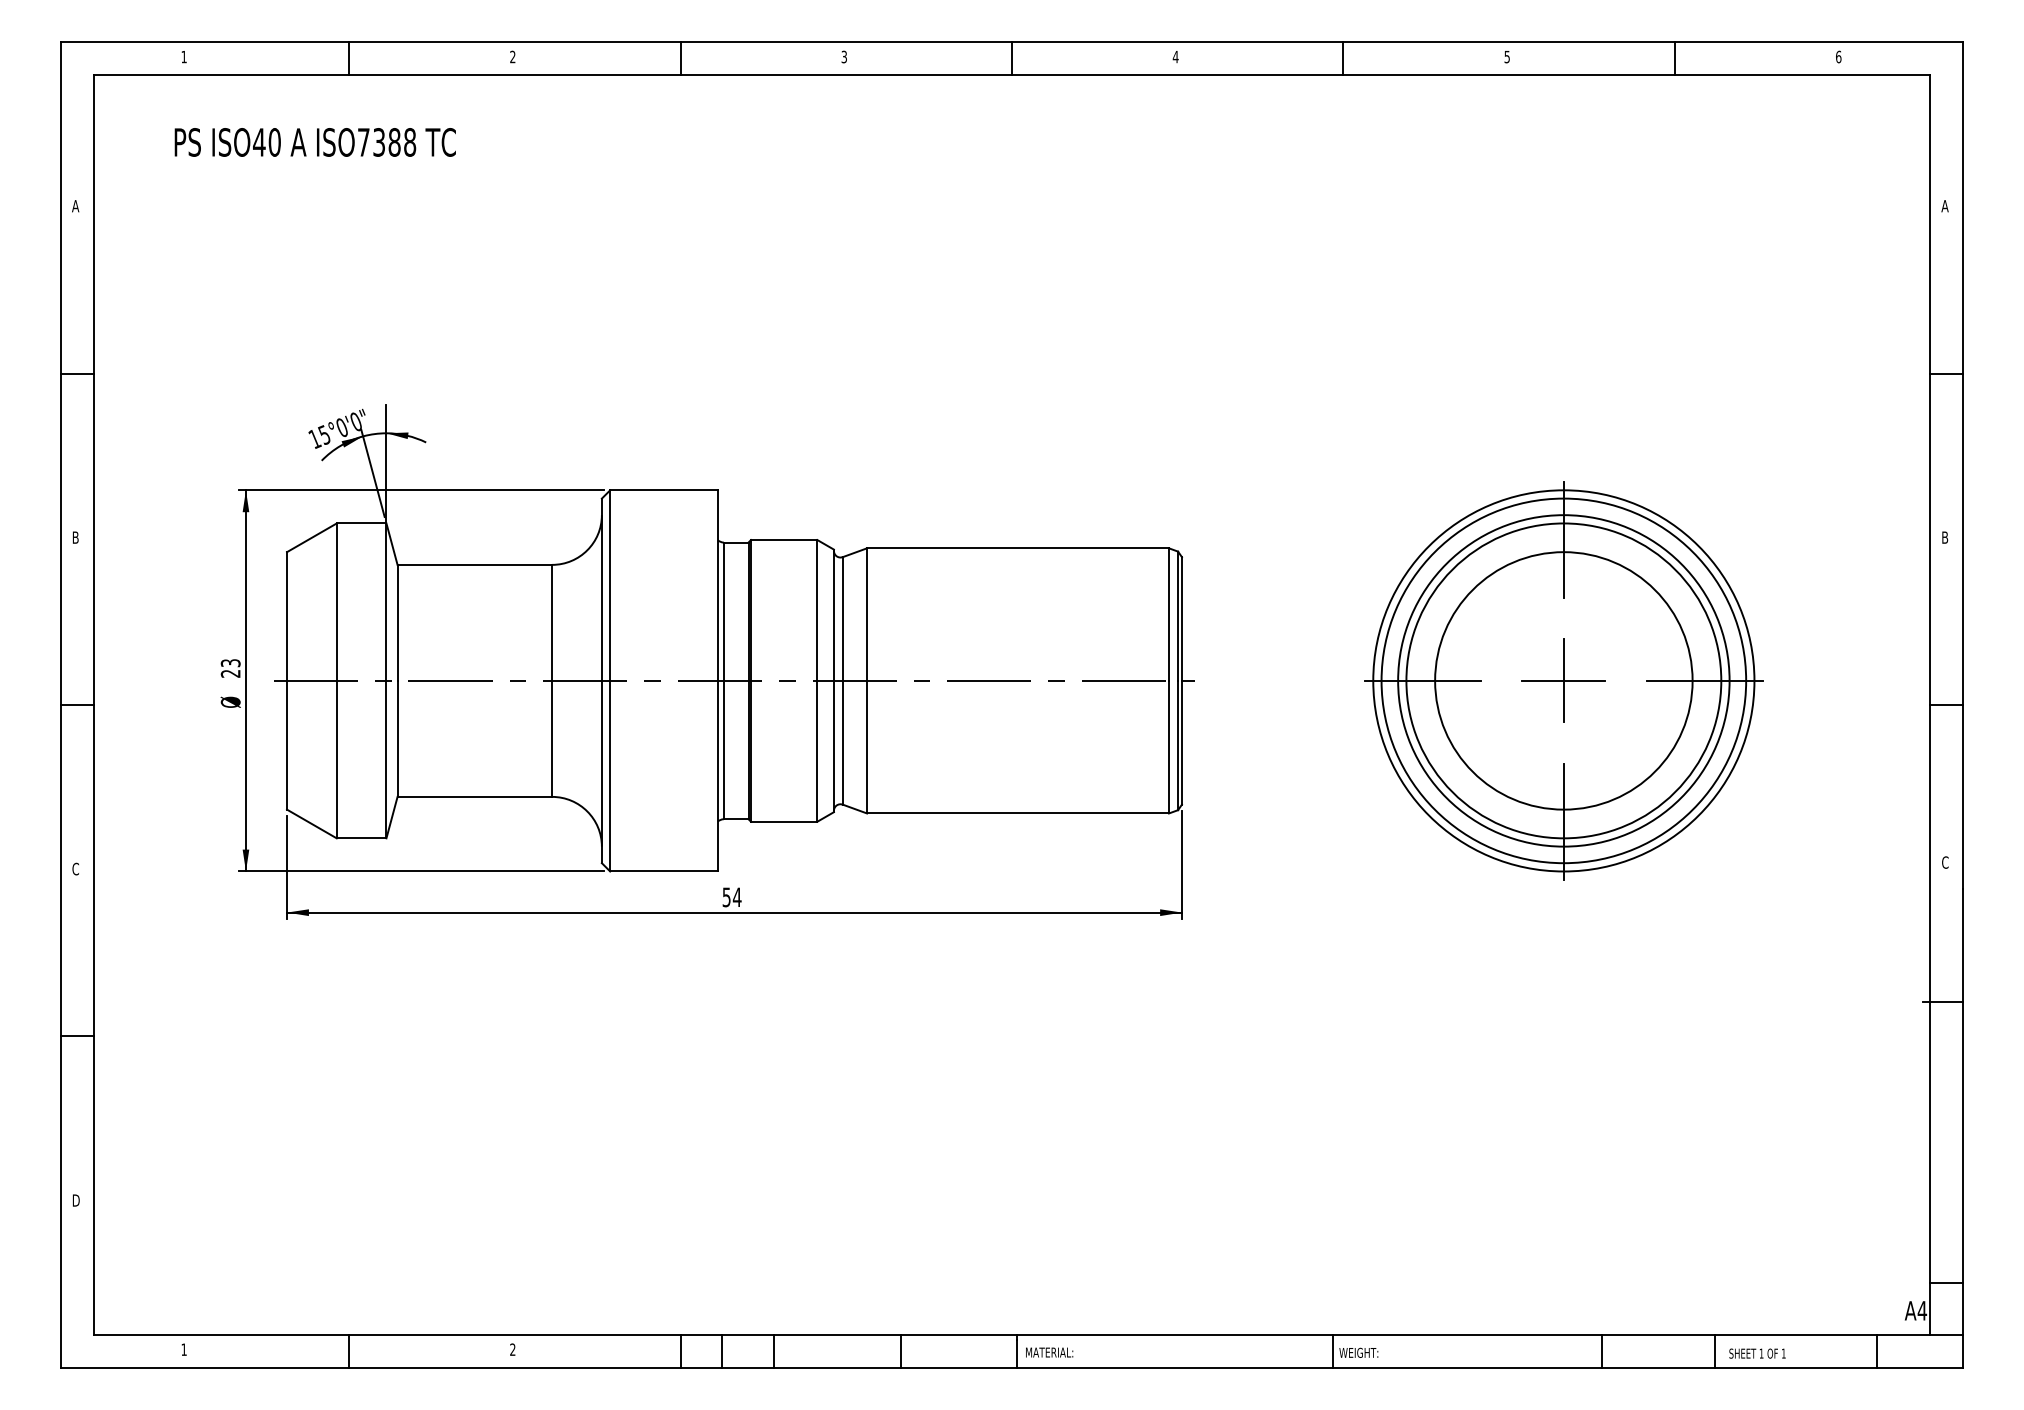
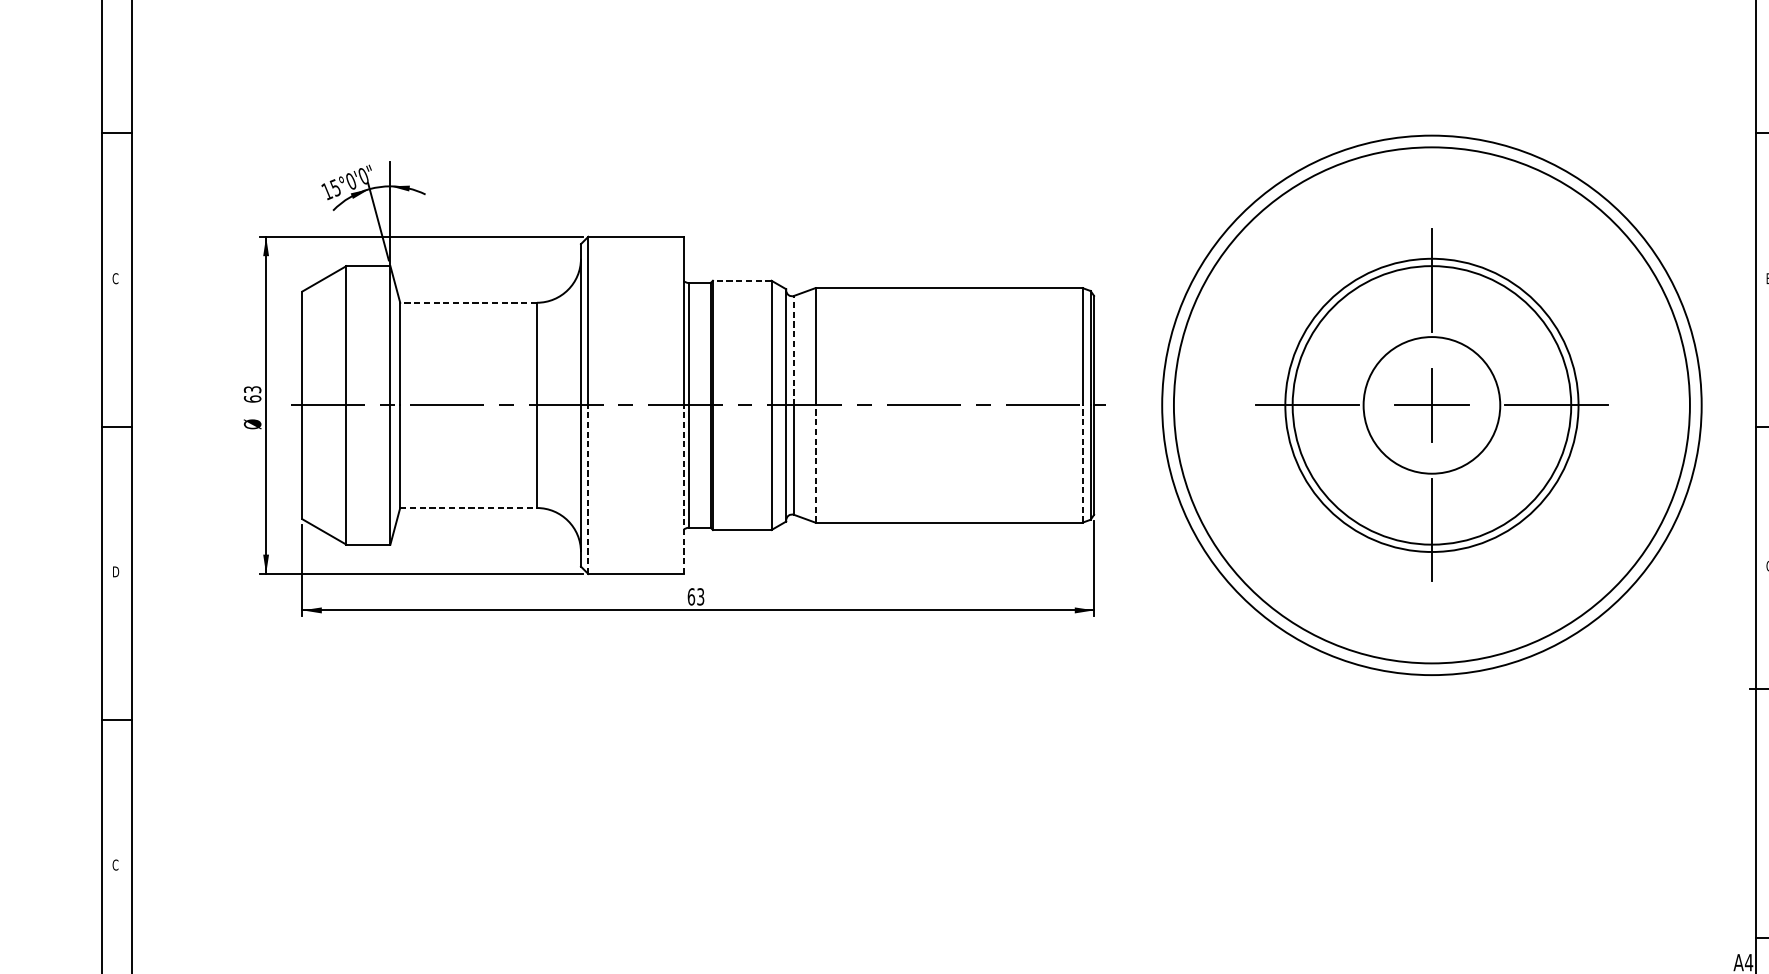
text: (75, 537) -> (115, 278), B -> C
line: (783, 540) -> (741, 281), solid -> dashed
line: (474, 564) -> (468, 302), solid -> dashed
line: (842, 619) -> (793, 351), solid -> dashed
text: (230, 673) -> (252, 398), 23 -> 63
circle: (1563, 680) -> (1431, 405), size x0.6
circle: (1563, 680) -> (1431, 405), size x1.6
circle: (1563, 680) -> (1431, 405), size x1.6
line: (867, 746) -> (815, 463), solid -> dashed
line: (1168, 746) -> (1082, 463), solid -> dashed
line: (610, 775) -> (588, 489), solid -> dashed
line: (717, 775) -> (683, 489), solid -> dashed
line: (475, 796) -> (469, 507), solid -> dashed
text: (75, 868) -> (115, 571), C -> D
text: (731, 897) -> (695, 597), 54 -> 63
text: (75, 1200) -> (115, 865), D -> C

